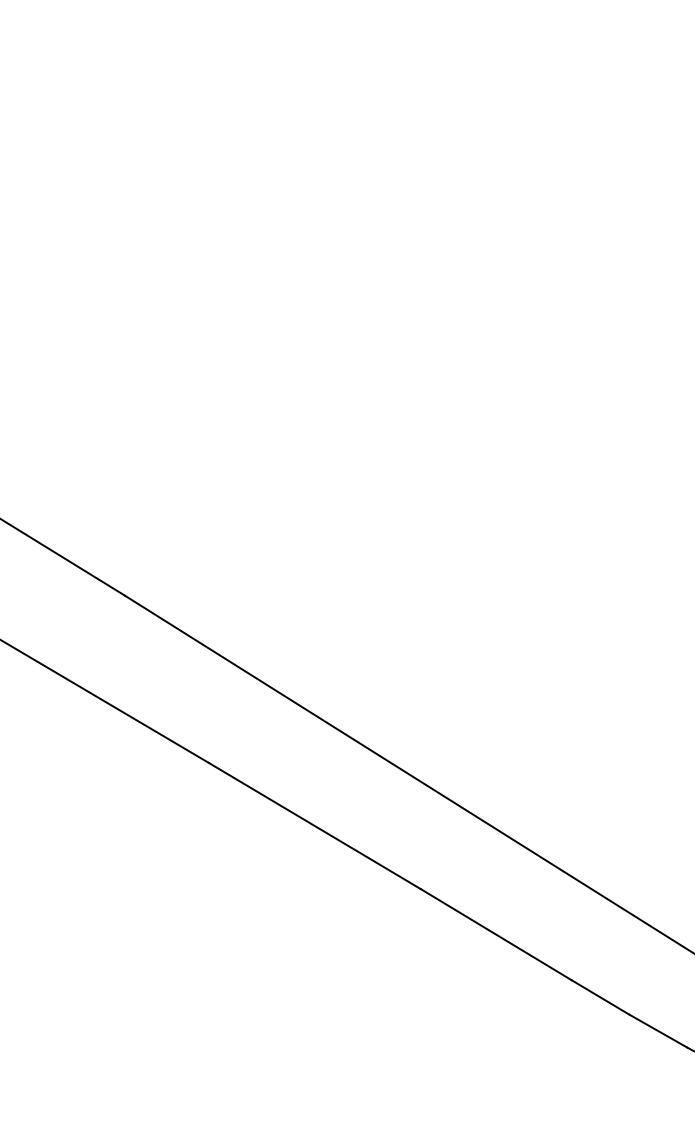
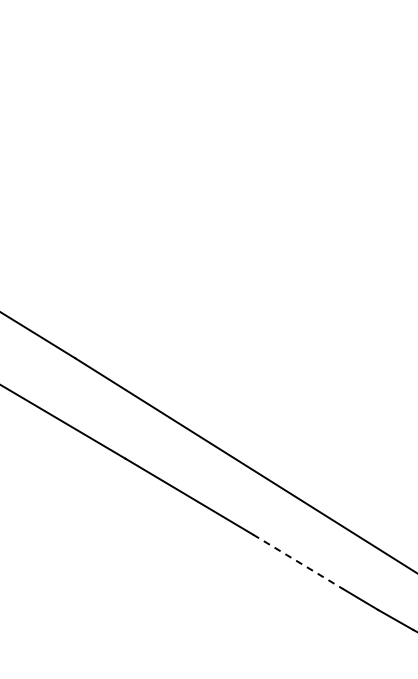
line: (496, 935) -> (298, 562), solid -> dashed

